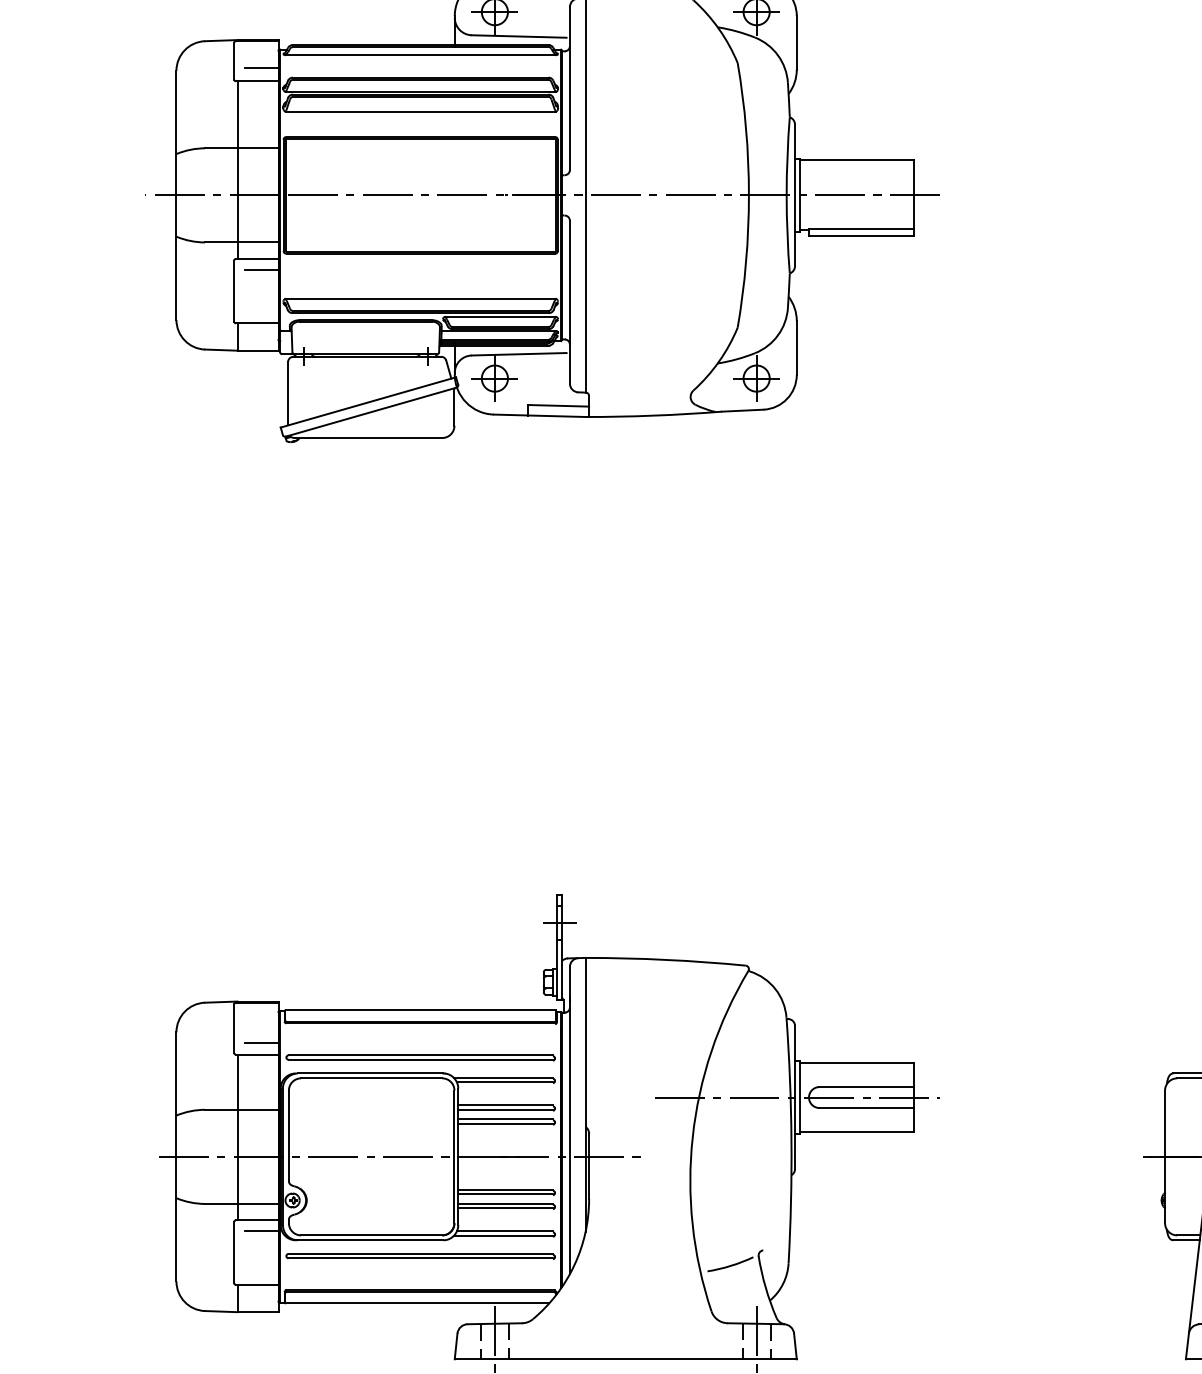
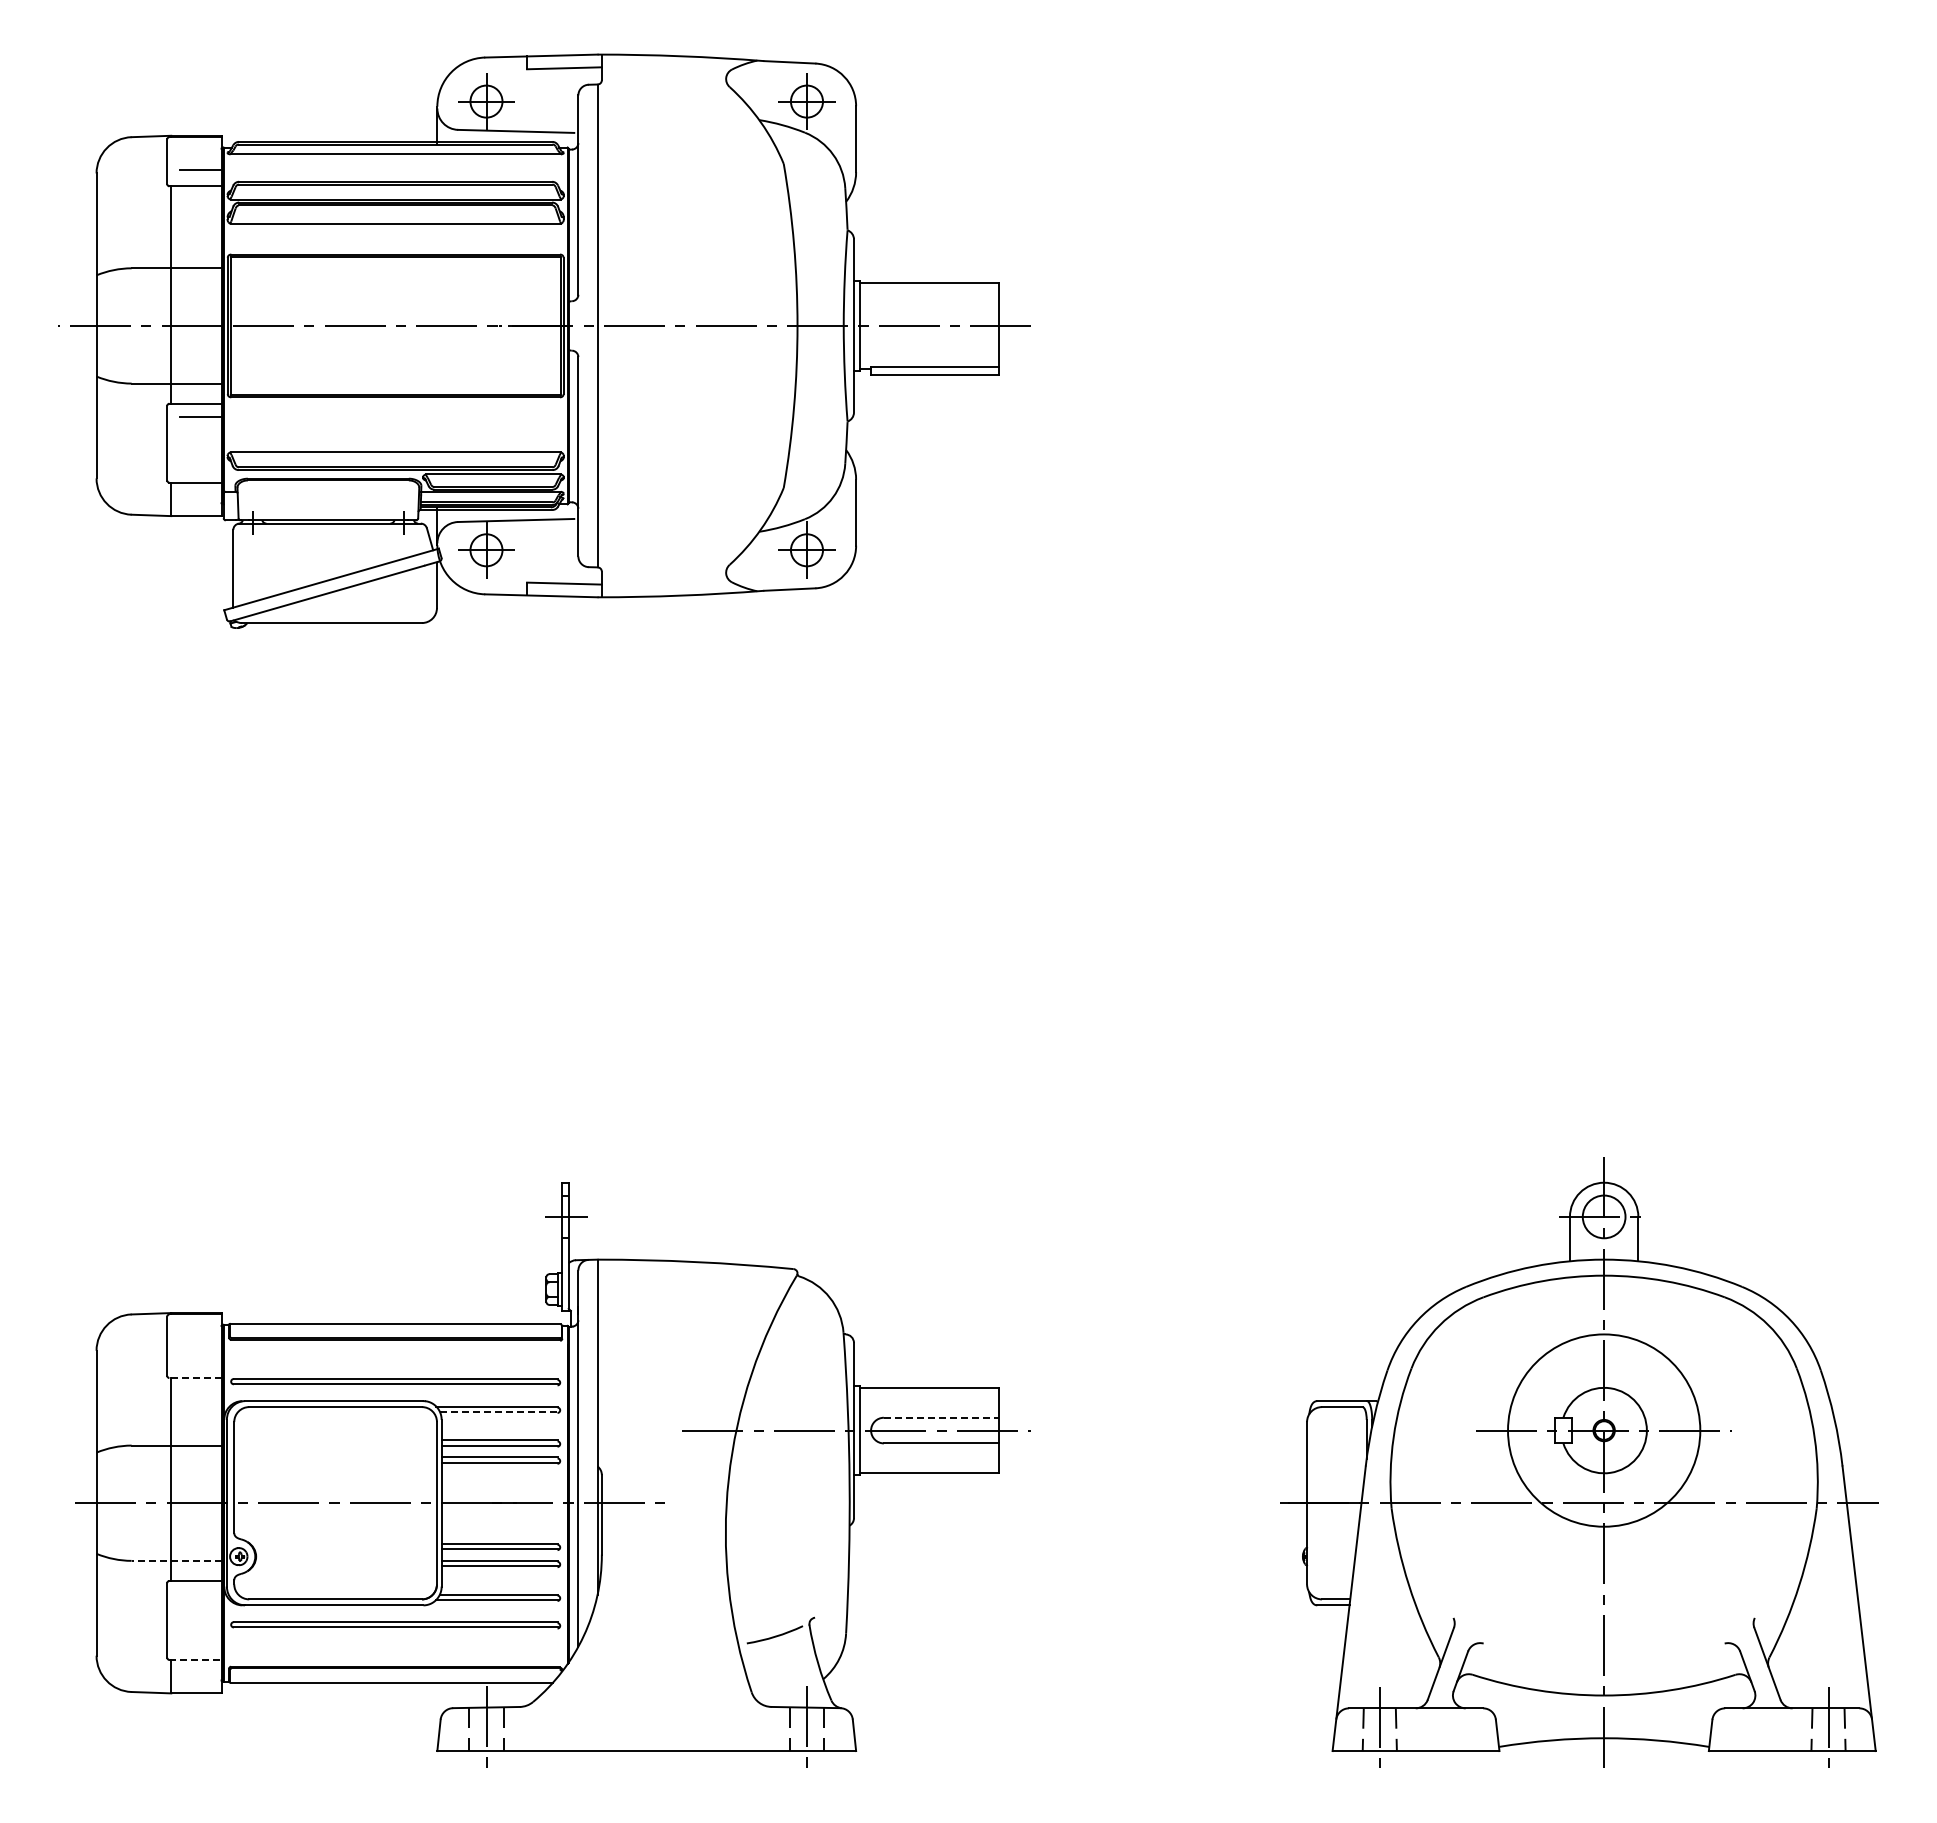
line: (261, 1042) -> (200, 1363), removed
line: (256, 1055) -> (194, 1378), solid -> dashed
line: (504, 1081) -> (498, 1411), solid -> dashed
line: (866, 1086) -> (941, 1417), solid -> dashed
line: (241, 1203) -> (176, 1560), solid -> dashed
line: (261, 1231) -> (200, 1594), removed
line: (257, 1284) -> (195, 1659), solid -> dashed

